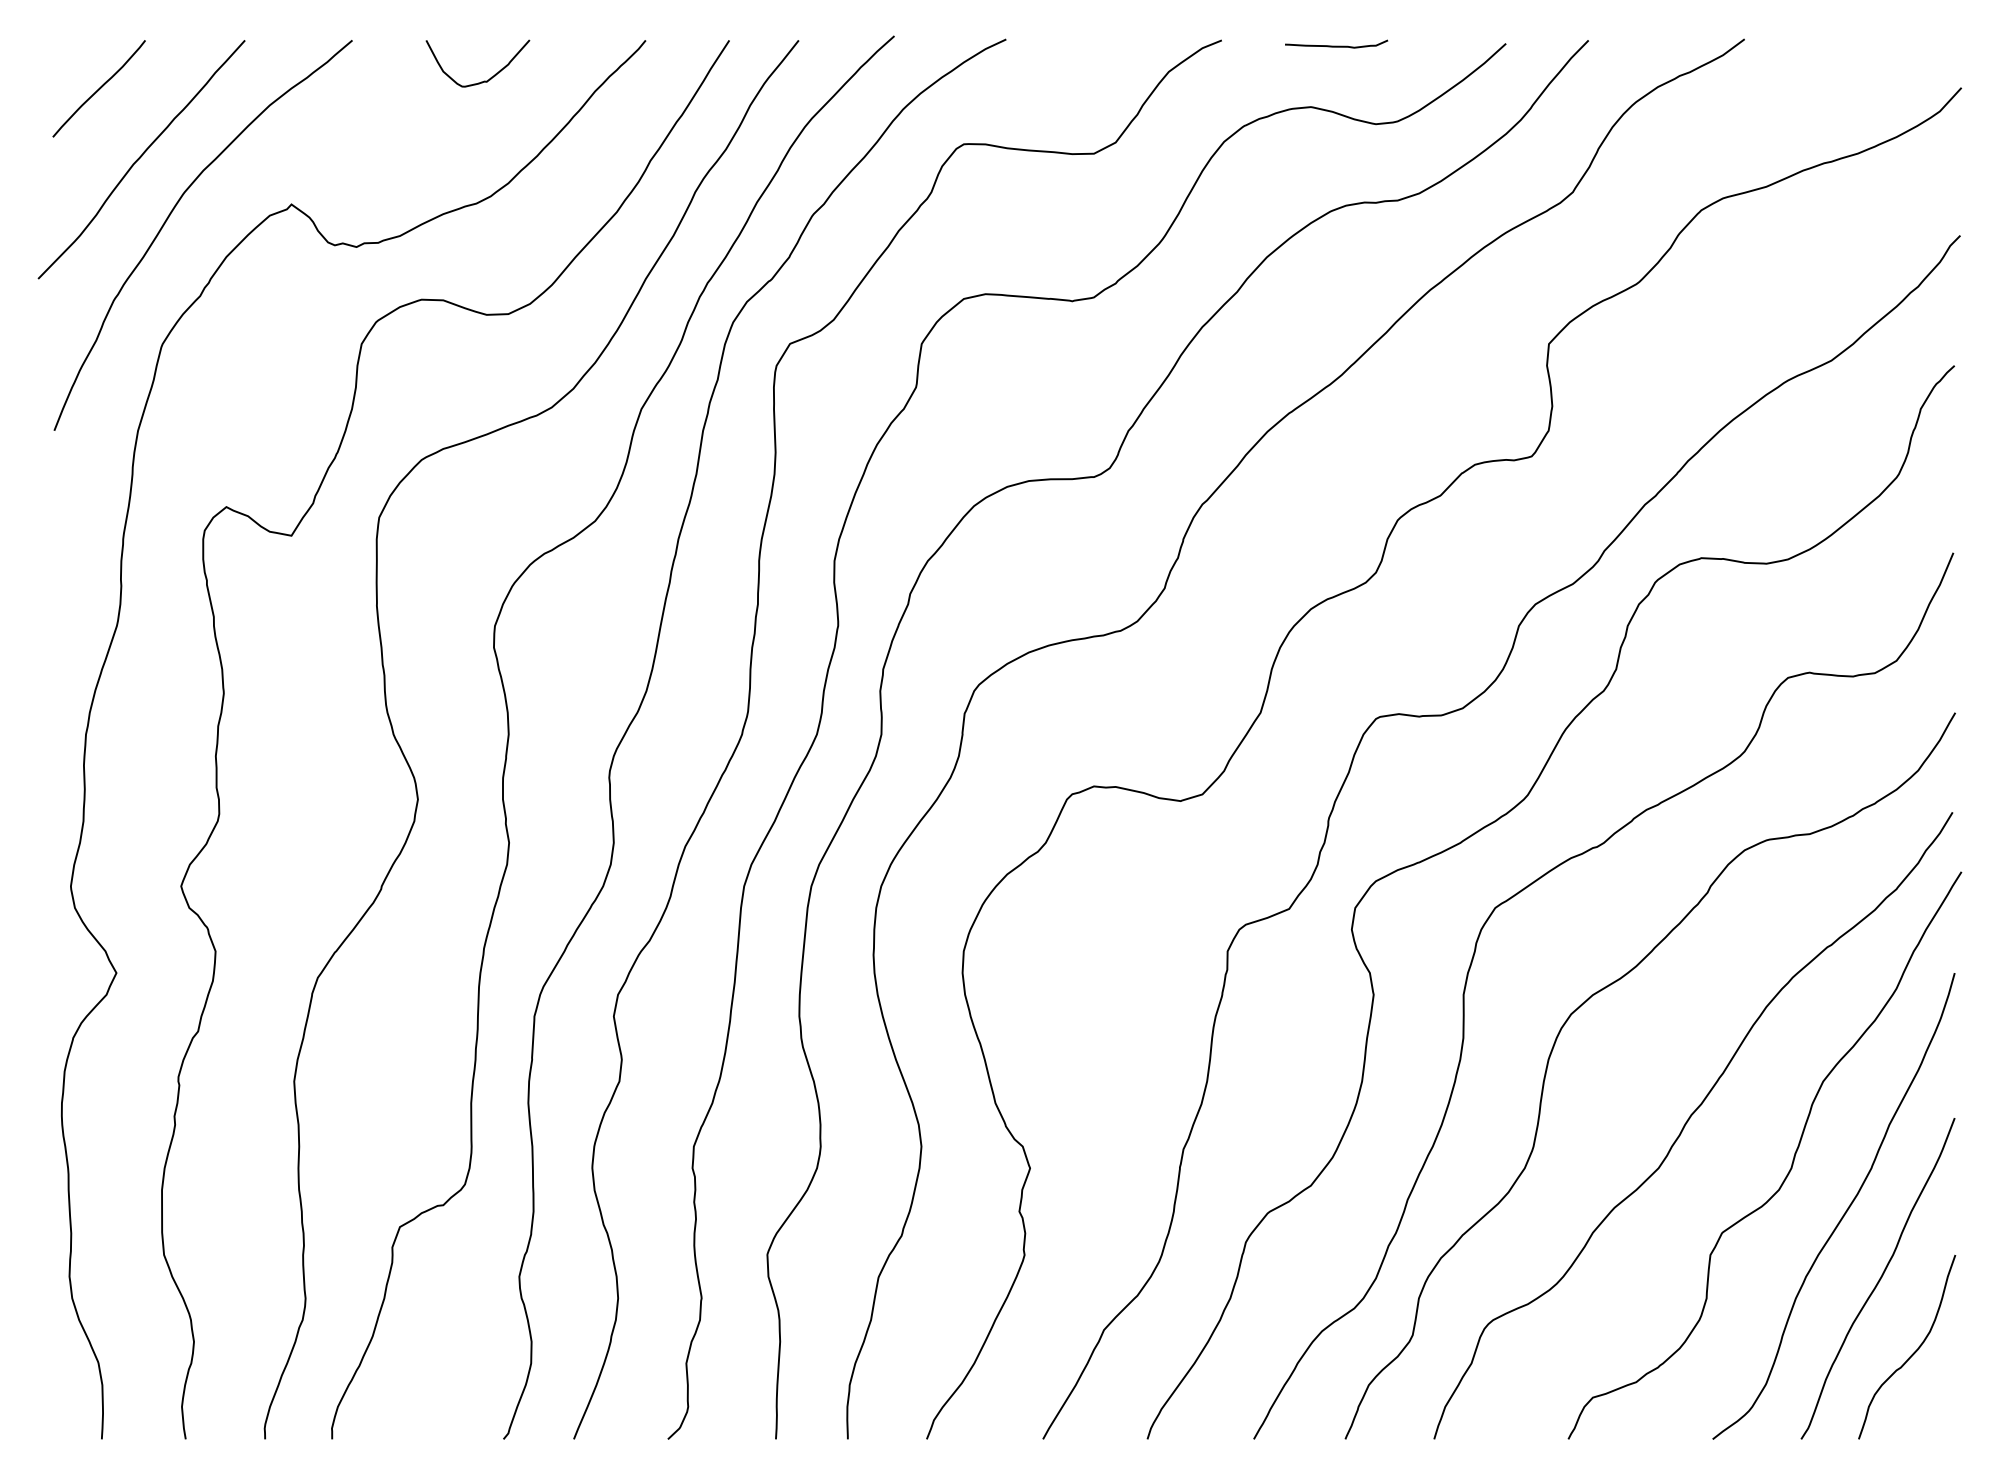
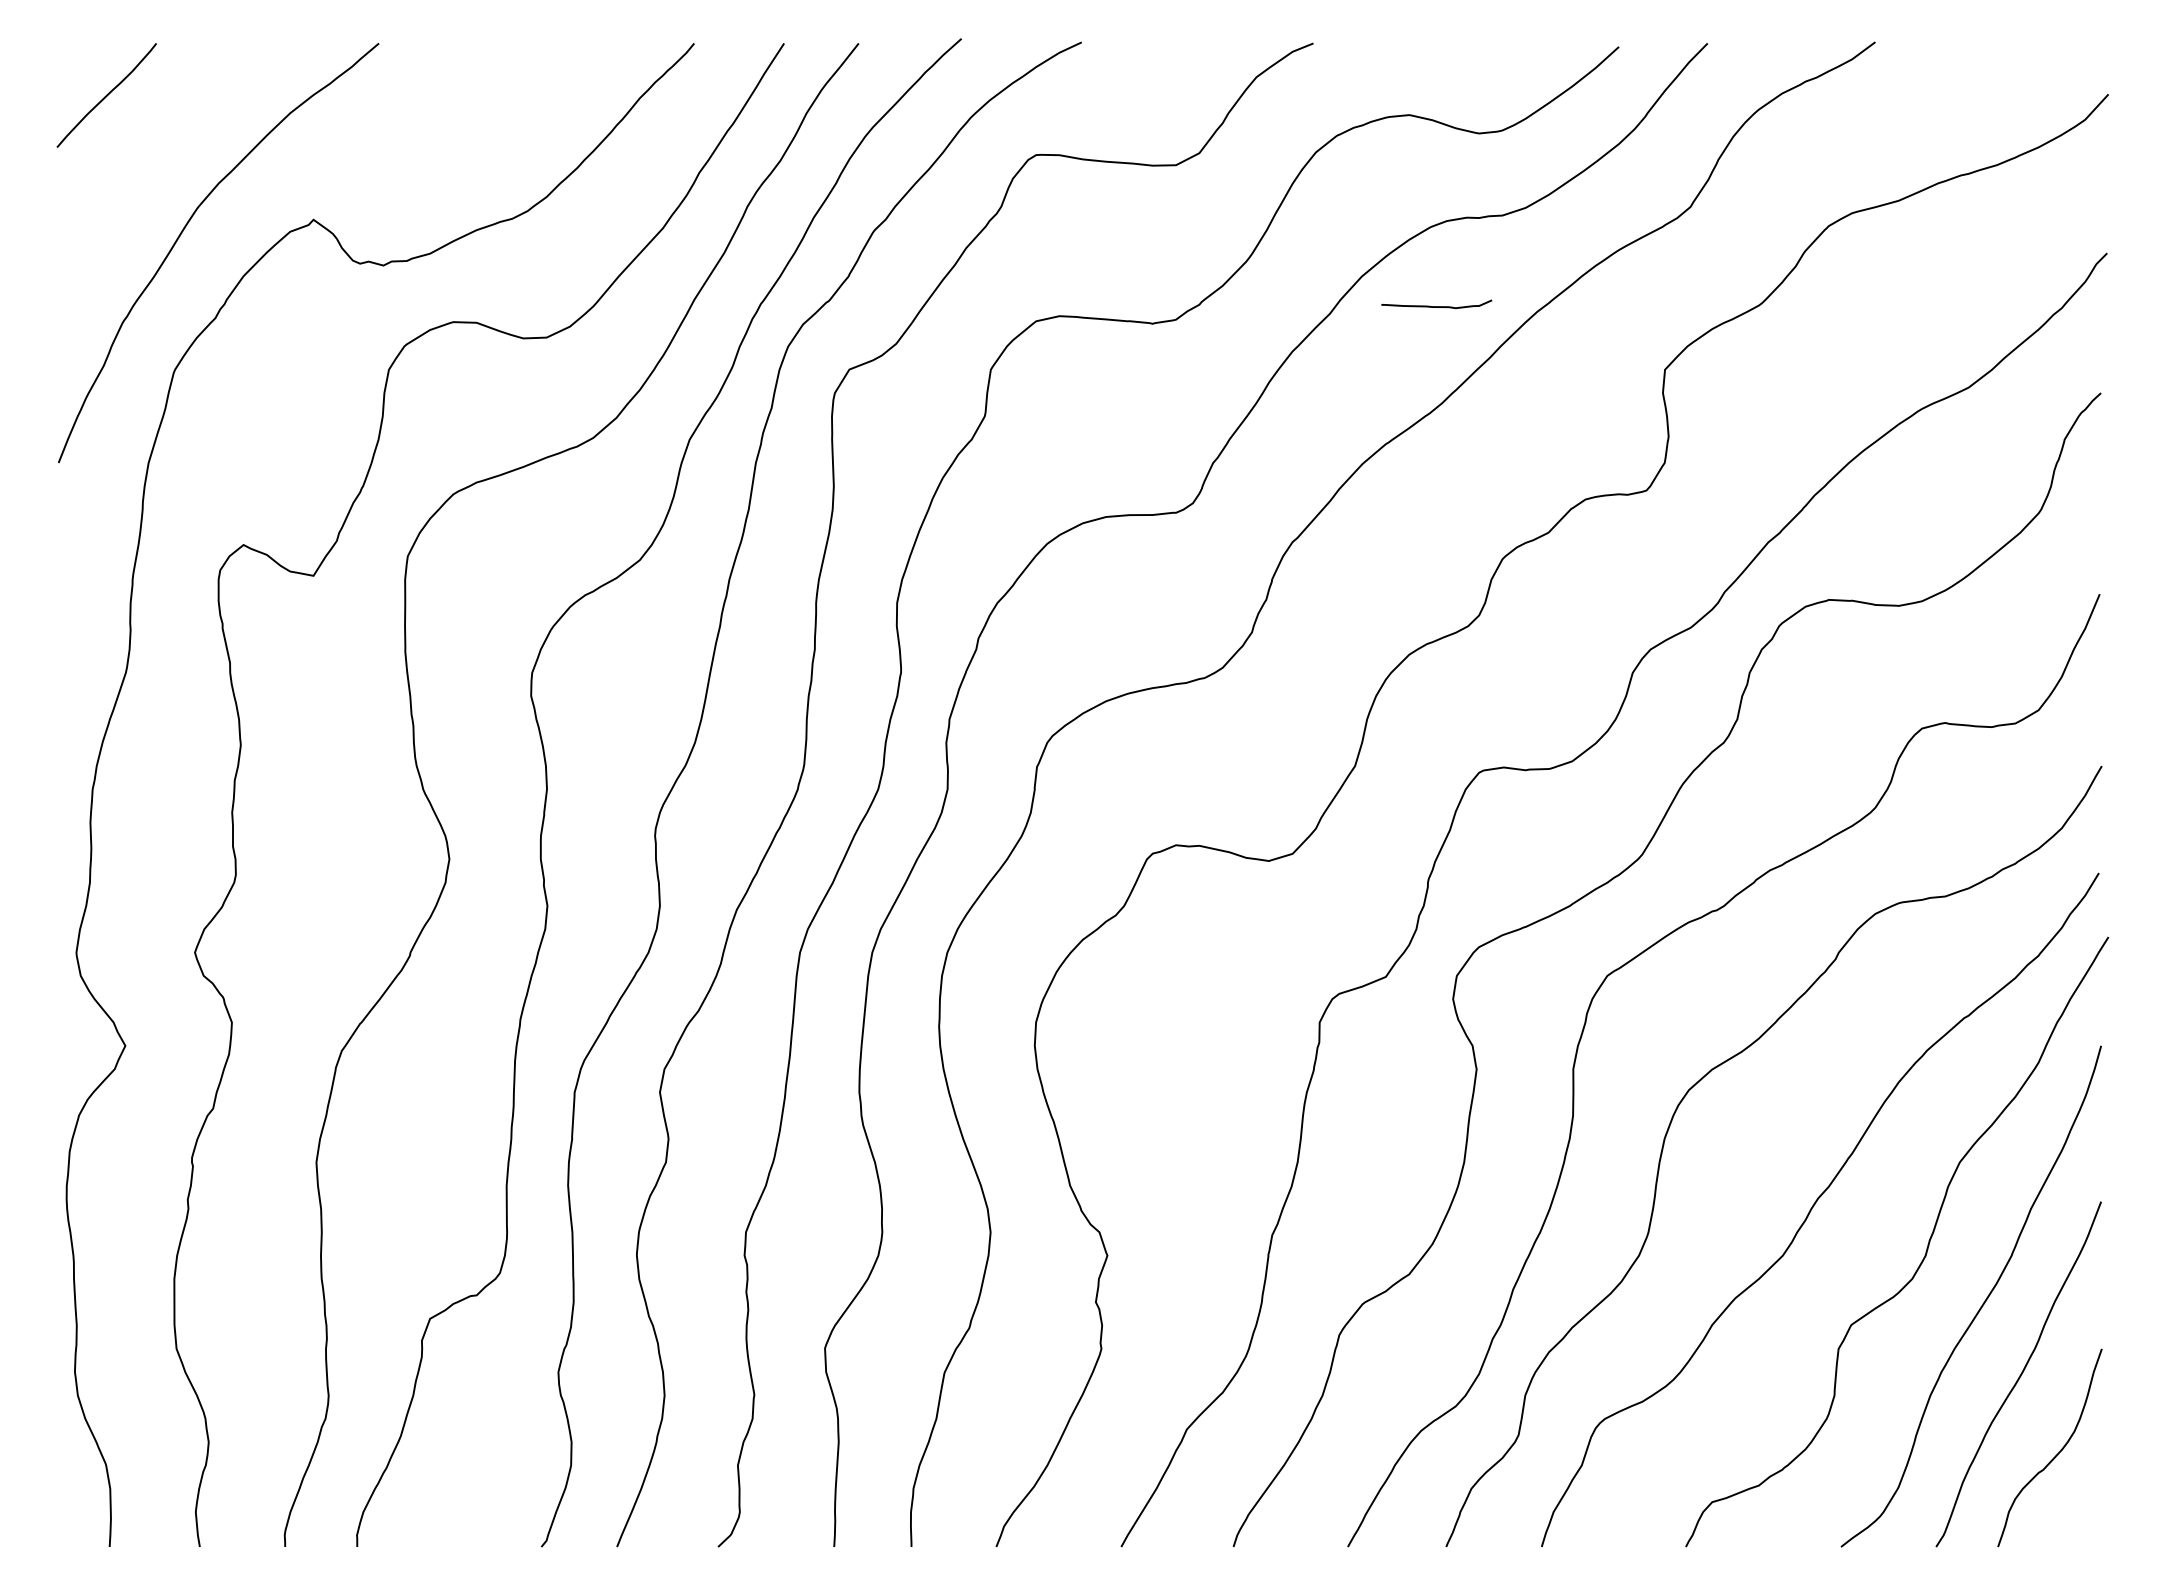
curve: (1336, 45) -> (1436, 305), moved
curve: (484, 80) -> (520, 86), removed
curve: (140, 158) -> (151, 170), removed

